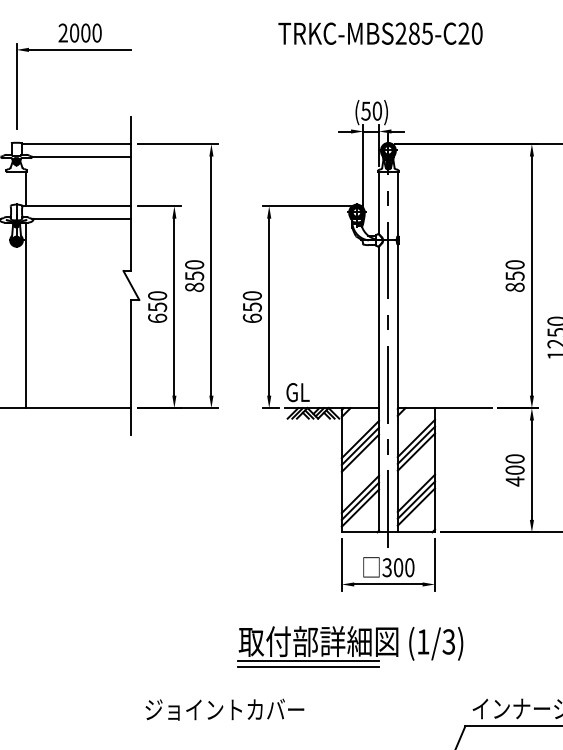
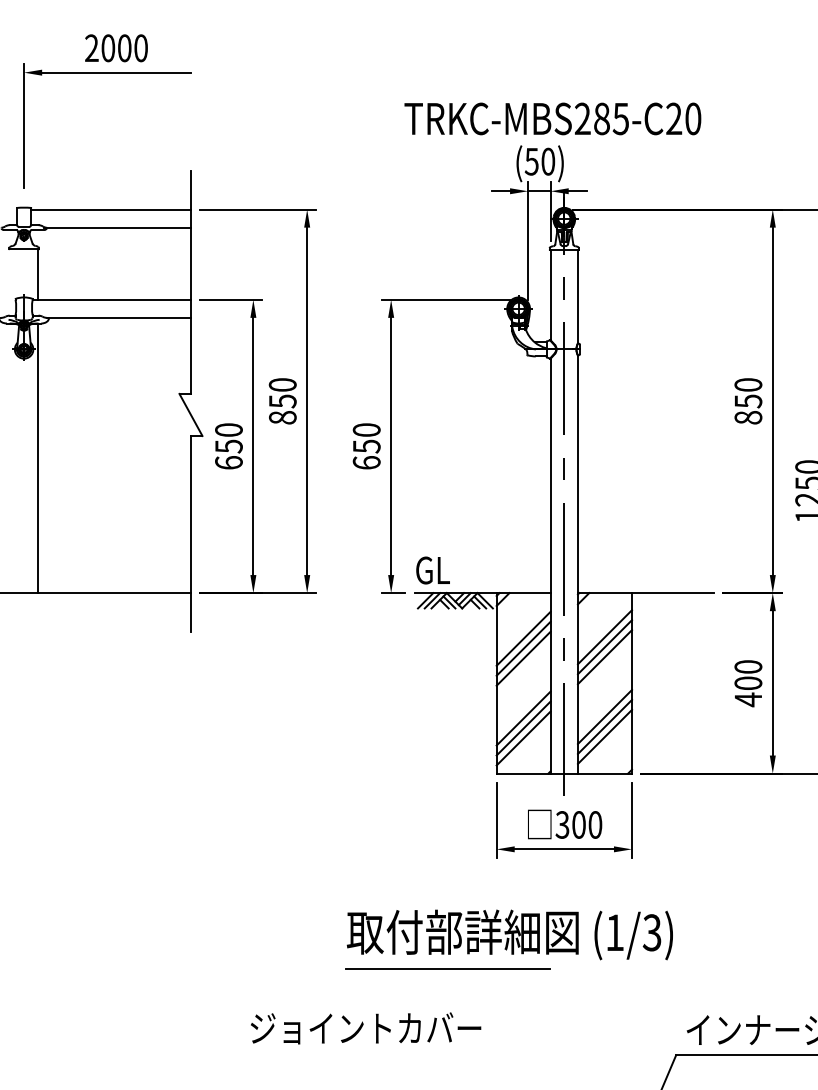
text: (380, 33) -> (552, 118), moved
line: (307, 660) -> (446, 959), removed
text: (224, 709) -> (365, 1028), moved

